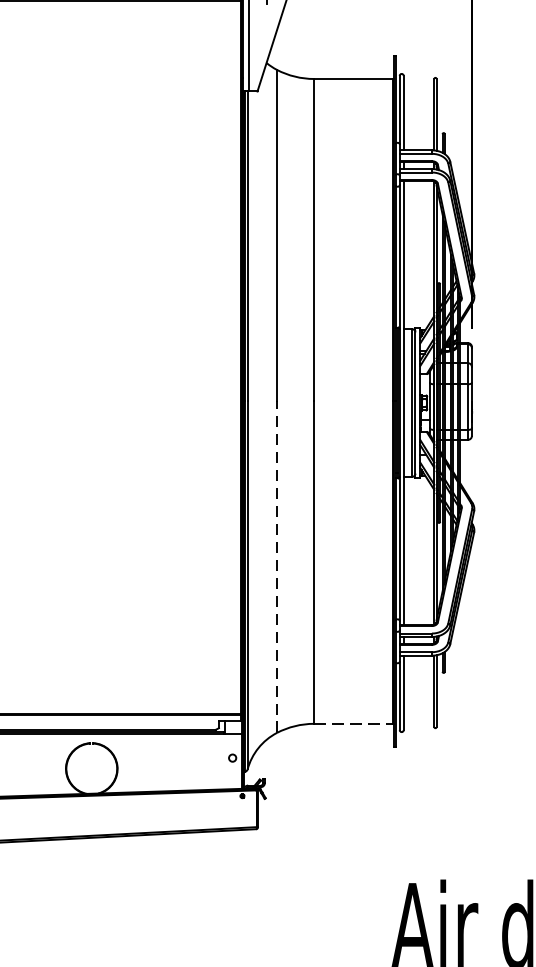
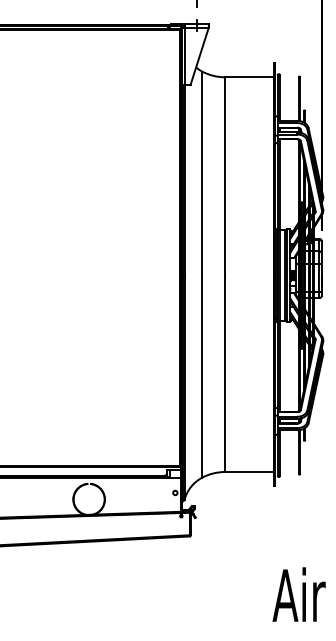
line: (277, 566) -> (202, 375), dashed -> solid
line: (353, 723) -> (249, 471), dashed -> solid

